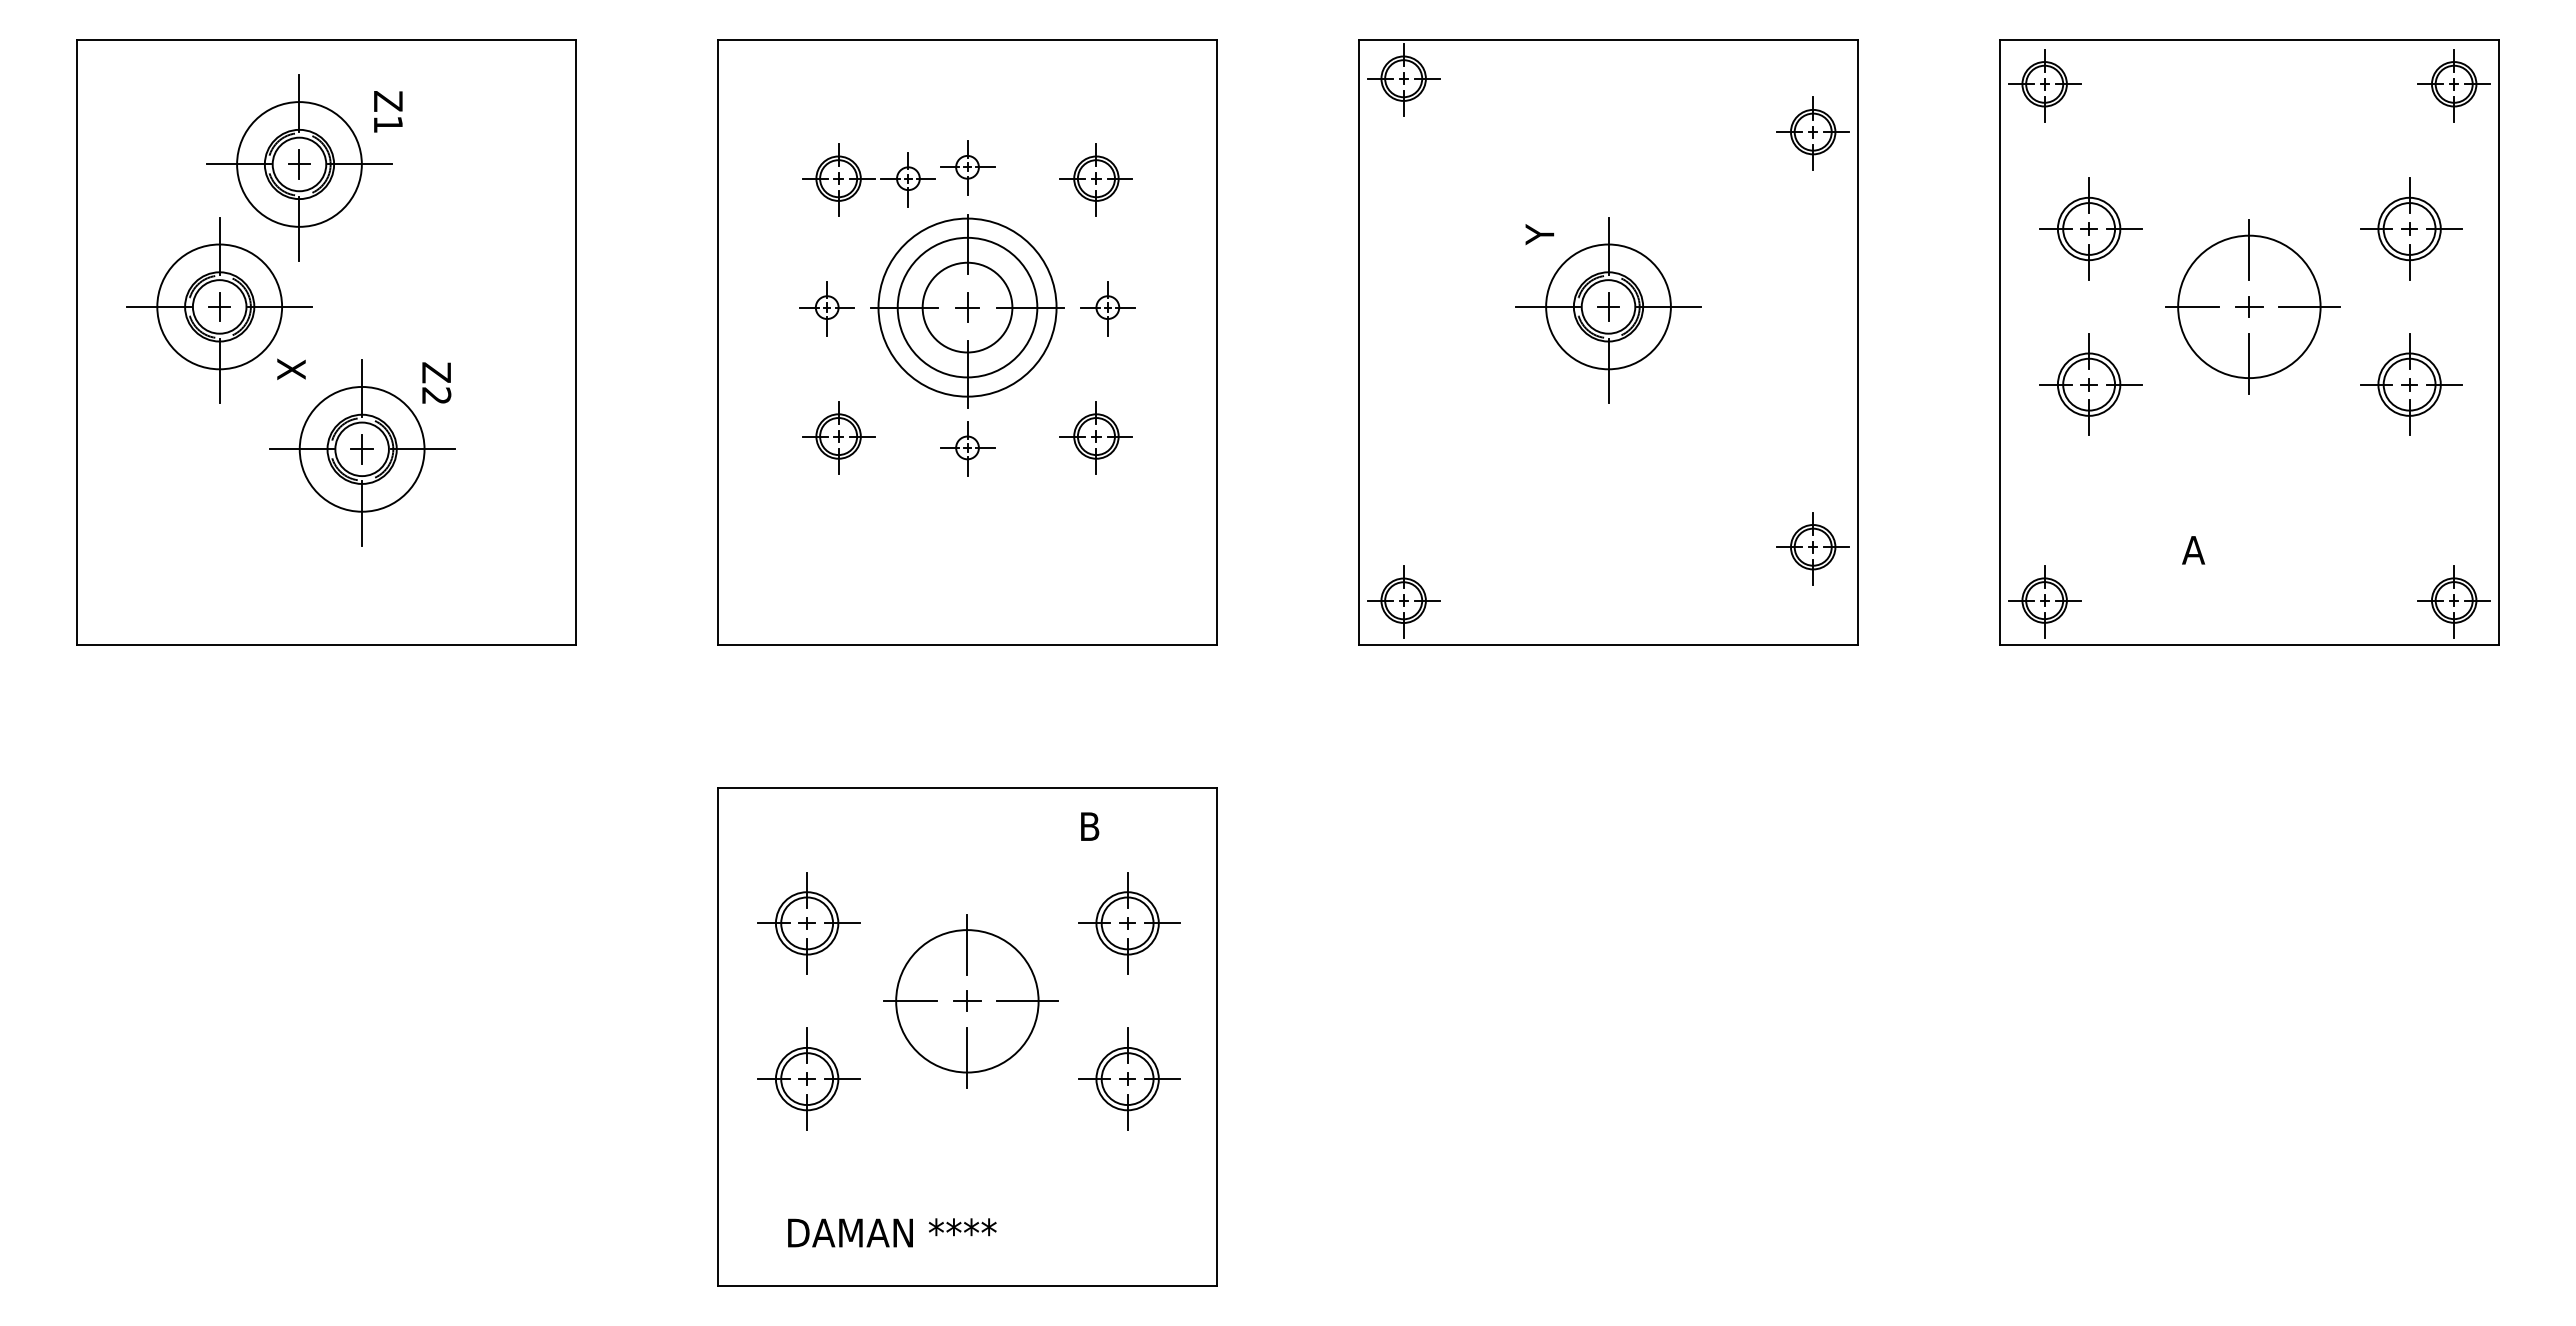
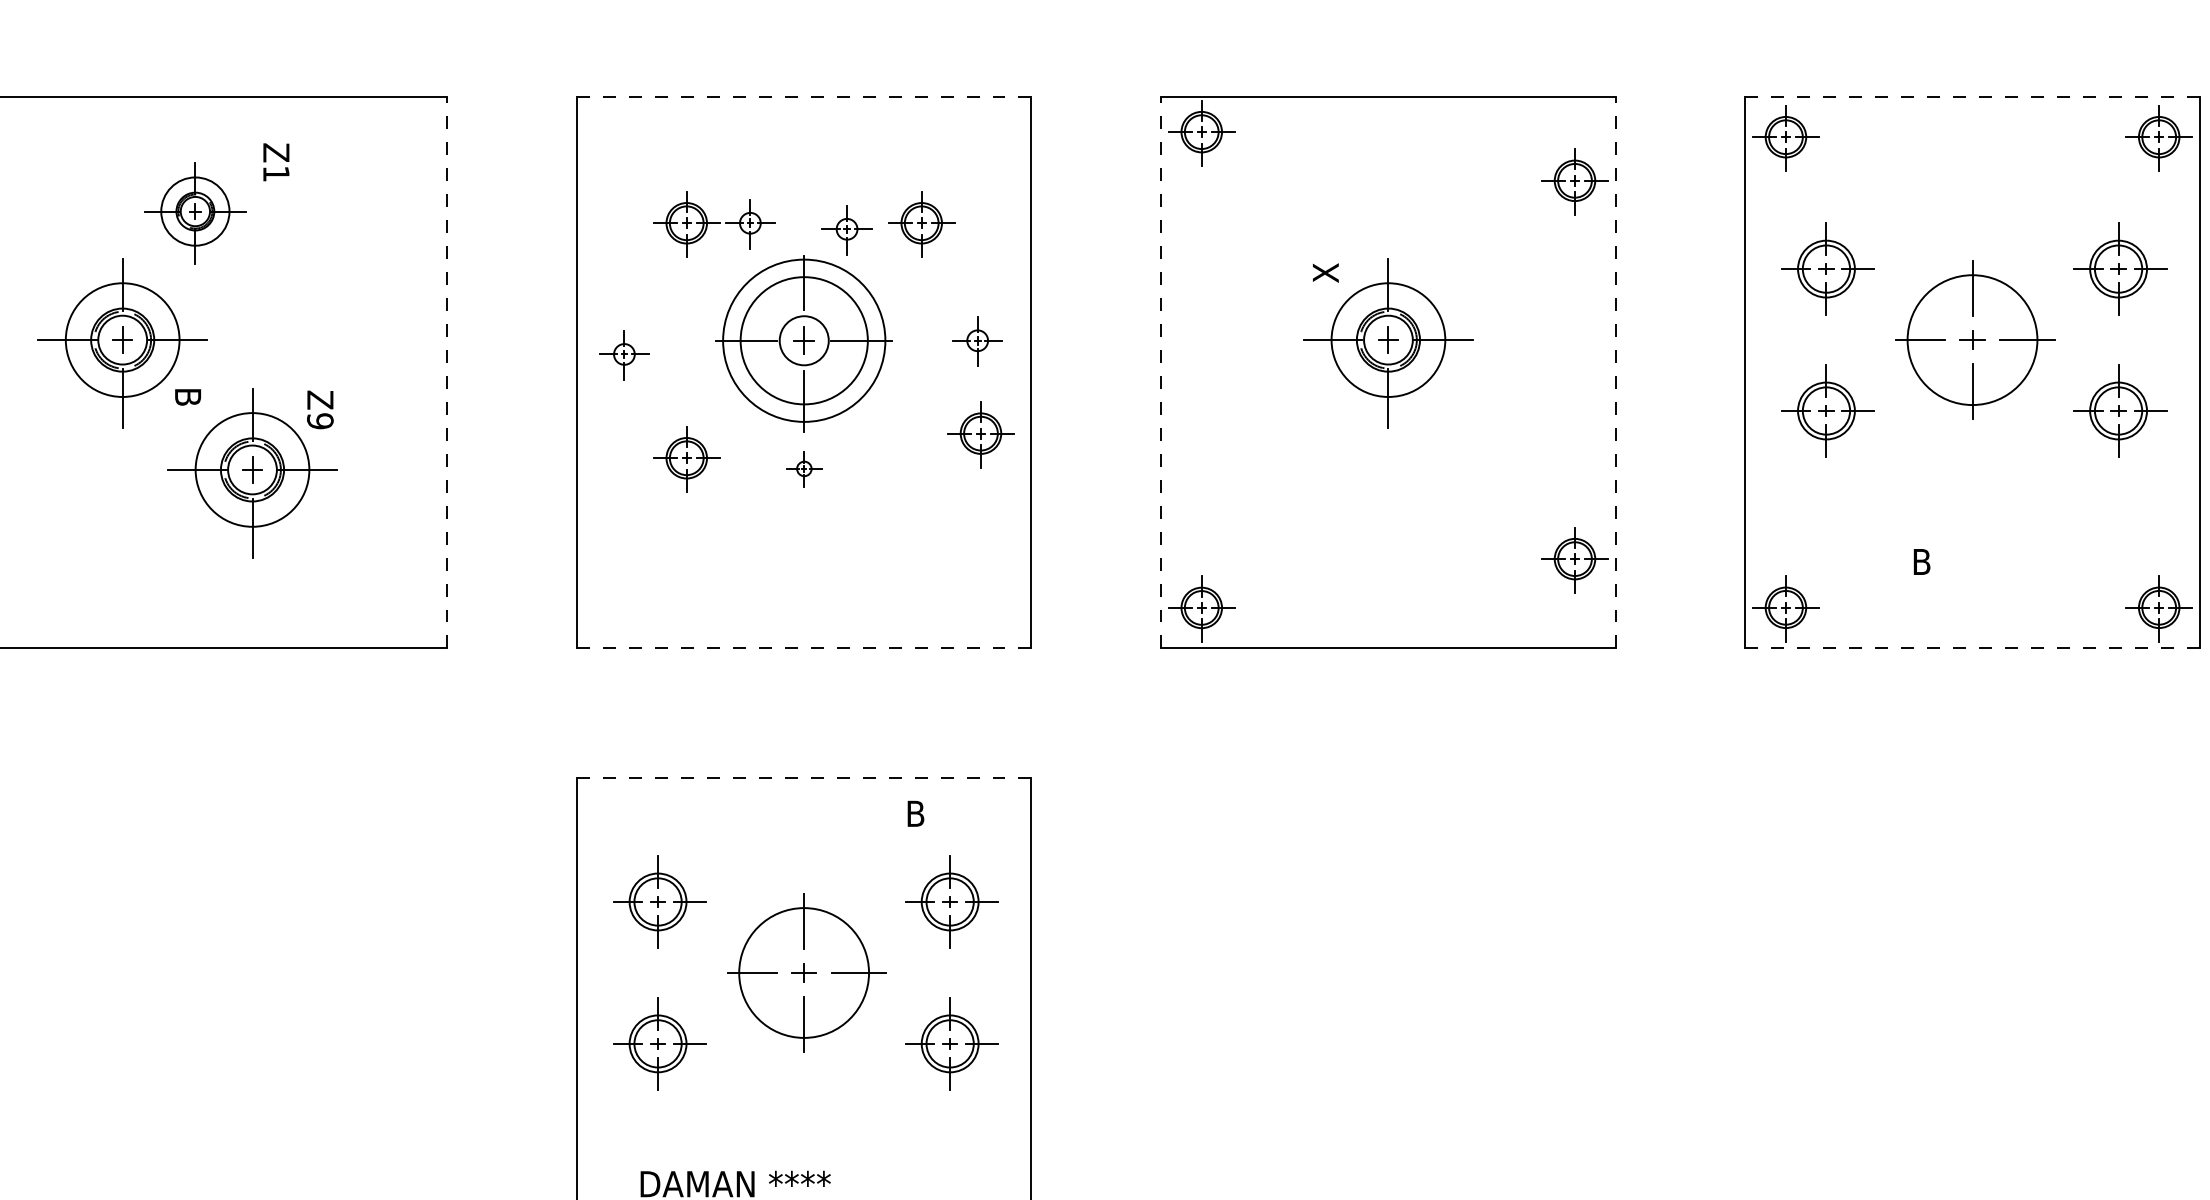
line: (967, 39) -> (804, 96), solid -> dashed
line: (2249, 39) -> (1972, 96), solid -> dashed
part: (299, 167) -> (195, 213), size x0.6
part: (967, 167) -> (847, 229), moved
text: (1539, 233) -> (1325, 273), Y -> X
circle: (967, 307) -> (804, 340), size x0.6
part: (826, 308) -> (623, 355), moved
part: (1107, 308) -> (977, 341), moved
line: (575, 342) -> (446, 372), solid -> dashed
line: (1359, 342) -> (1161, 372), solid -> dashed
line: (1857, 342) -> (1615, 372), solid -> dashed
text: (291, 368) -> (188, 396), X -> B
text: (436, 395) -> (320, 420), Z2 -> Z9
part: (1095, 437) -> (980, 434), moved
part: (967, 448) -> (804, 469), size x0.7
text: (2193, 550) -> (1921, 562), A -> B
line: (968, 645) -> (805, 648), solid -> dashed
line: (2250, 645) -> (1973, 648), solid -> dashed
line: (968, 787) -> (805, 778), solid -> dashed

